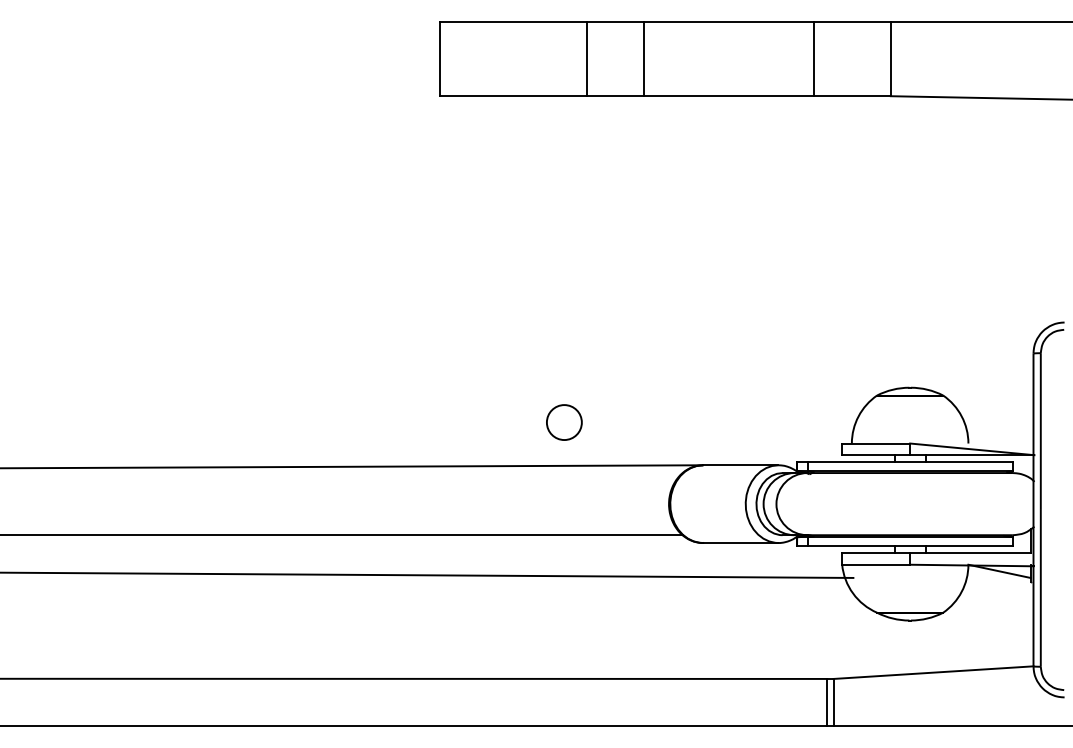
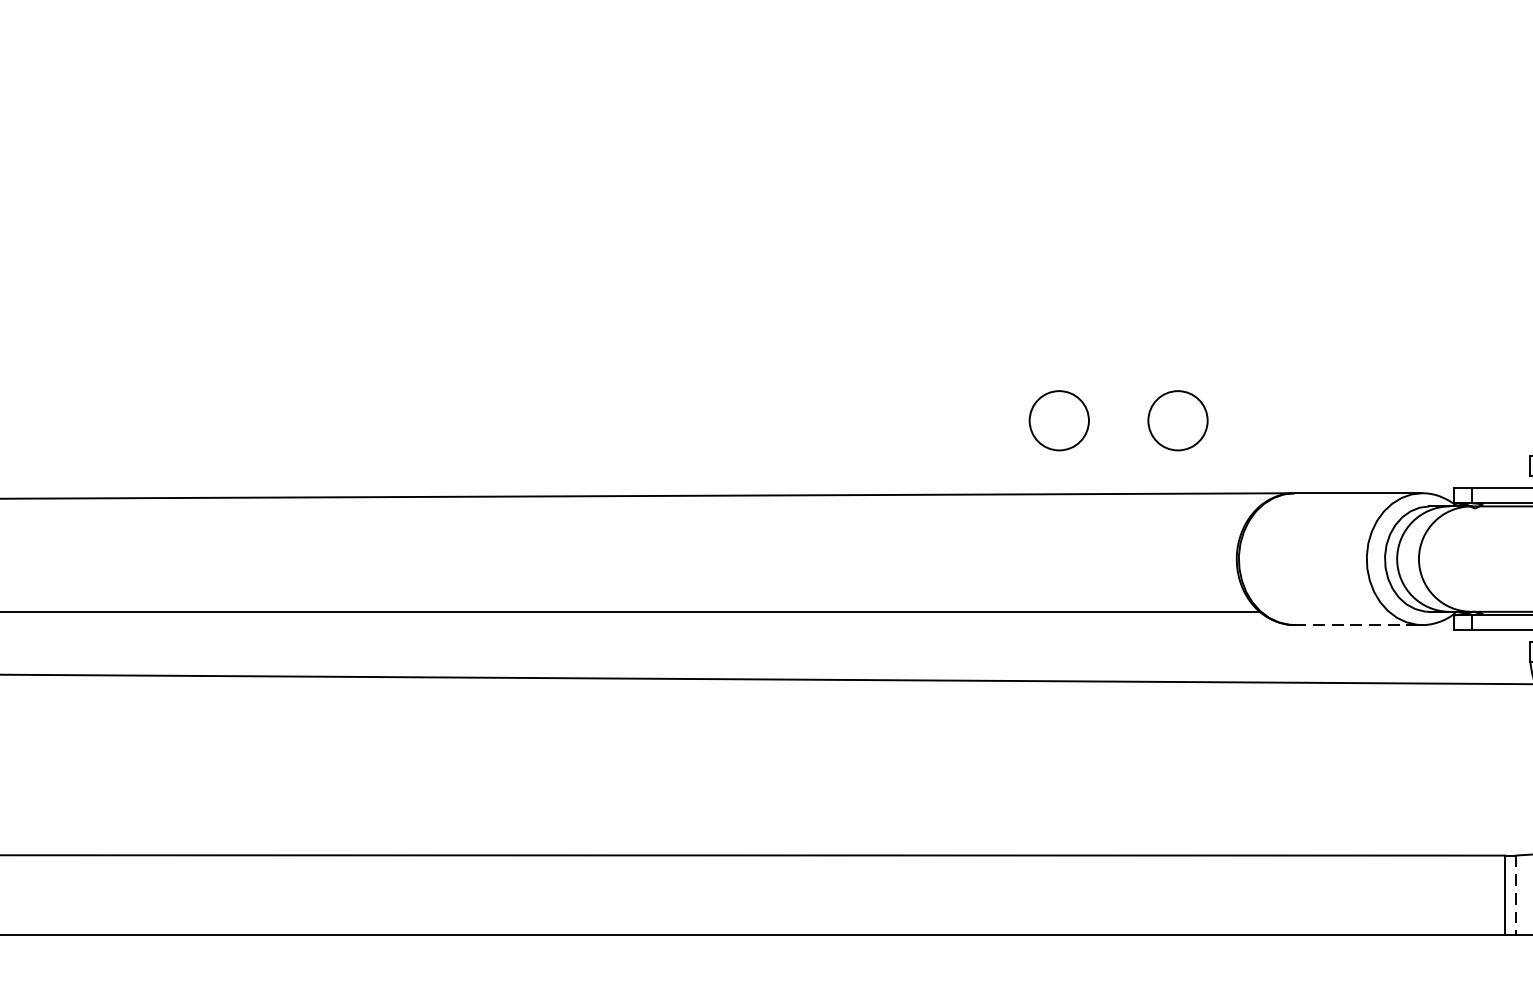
circle: (634, 422) -> (1178, 420), added
line: (740, 542) -> (1357, 624), solid -> dashed
line: (833, 702) -> (1515, 895), solid -> dashed

